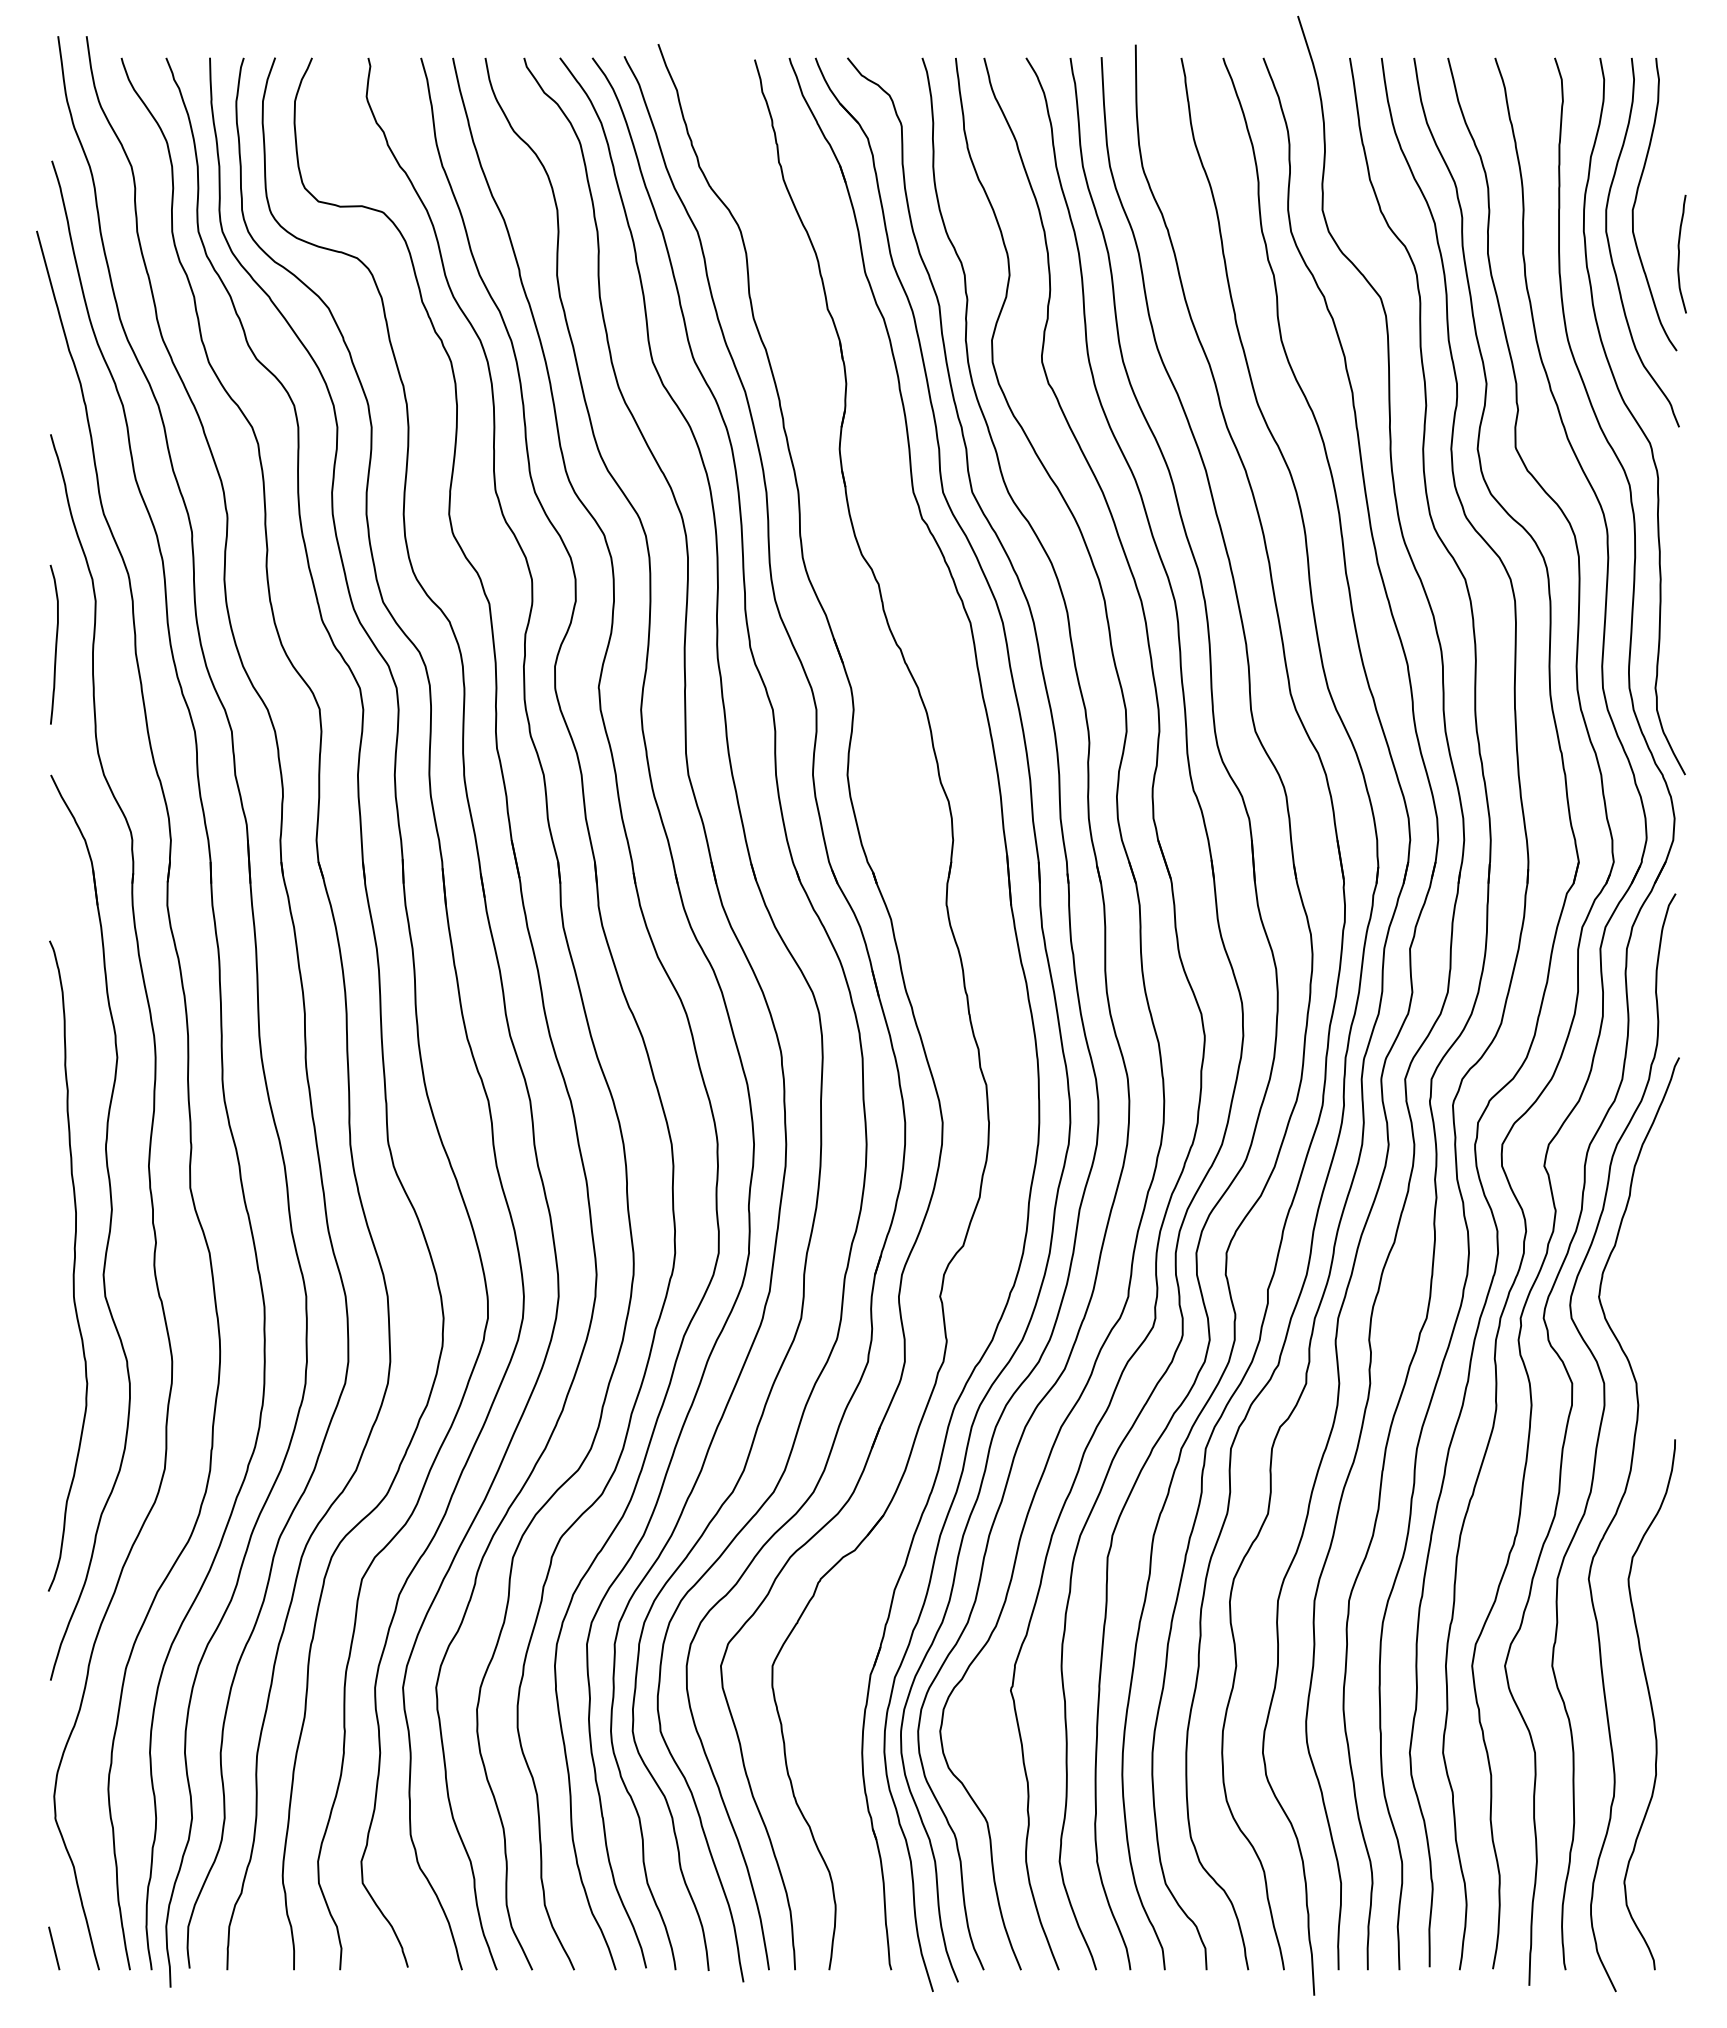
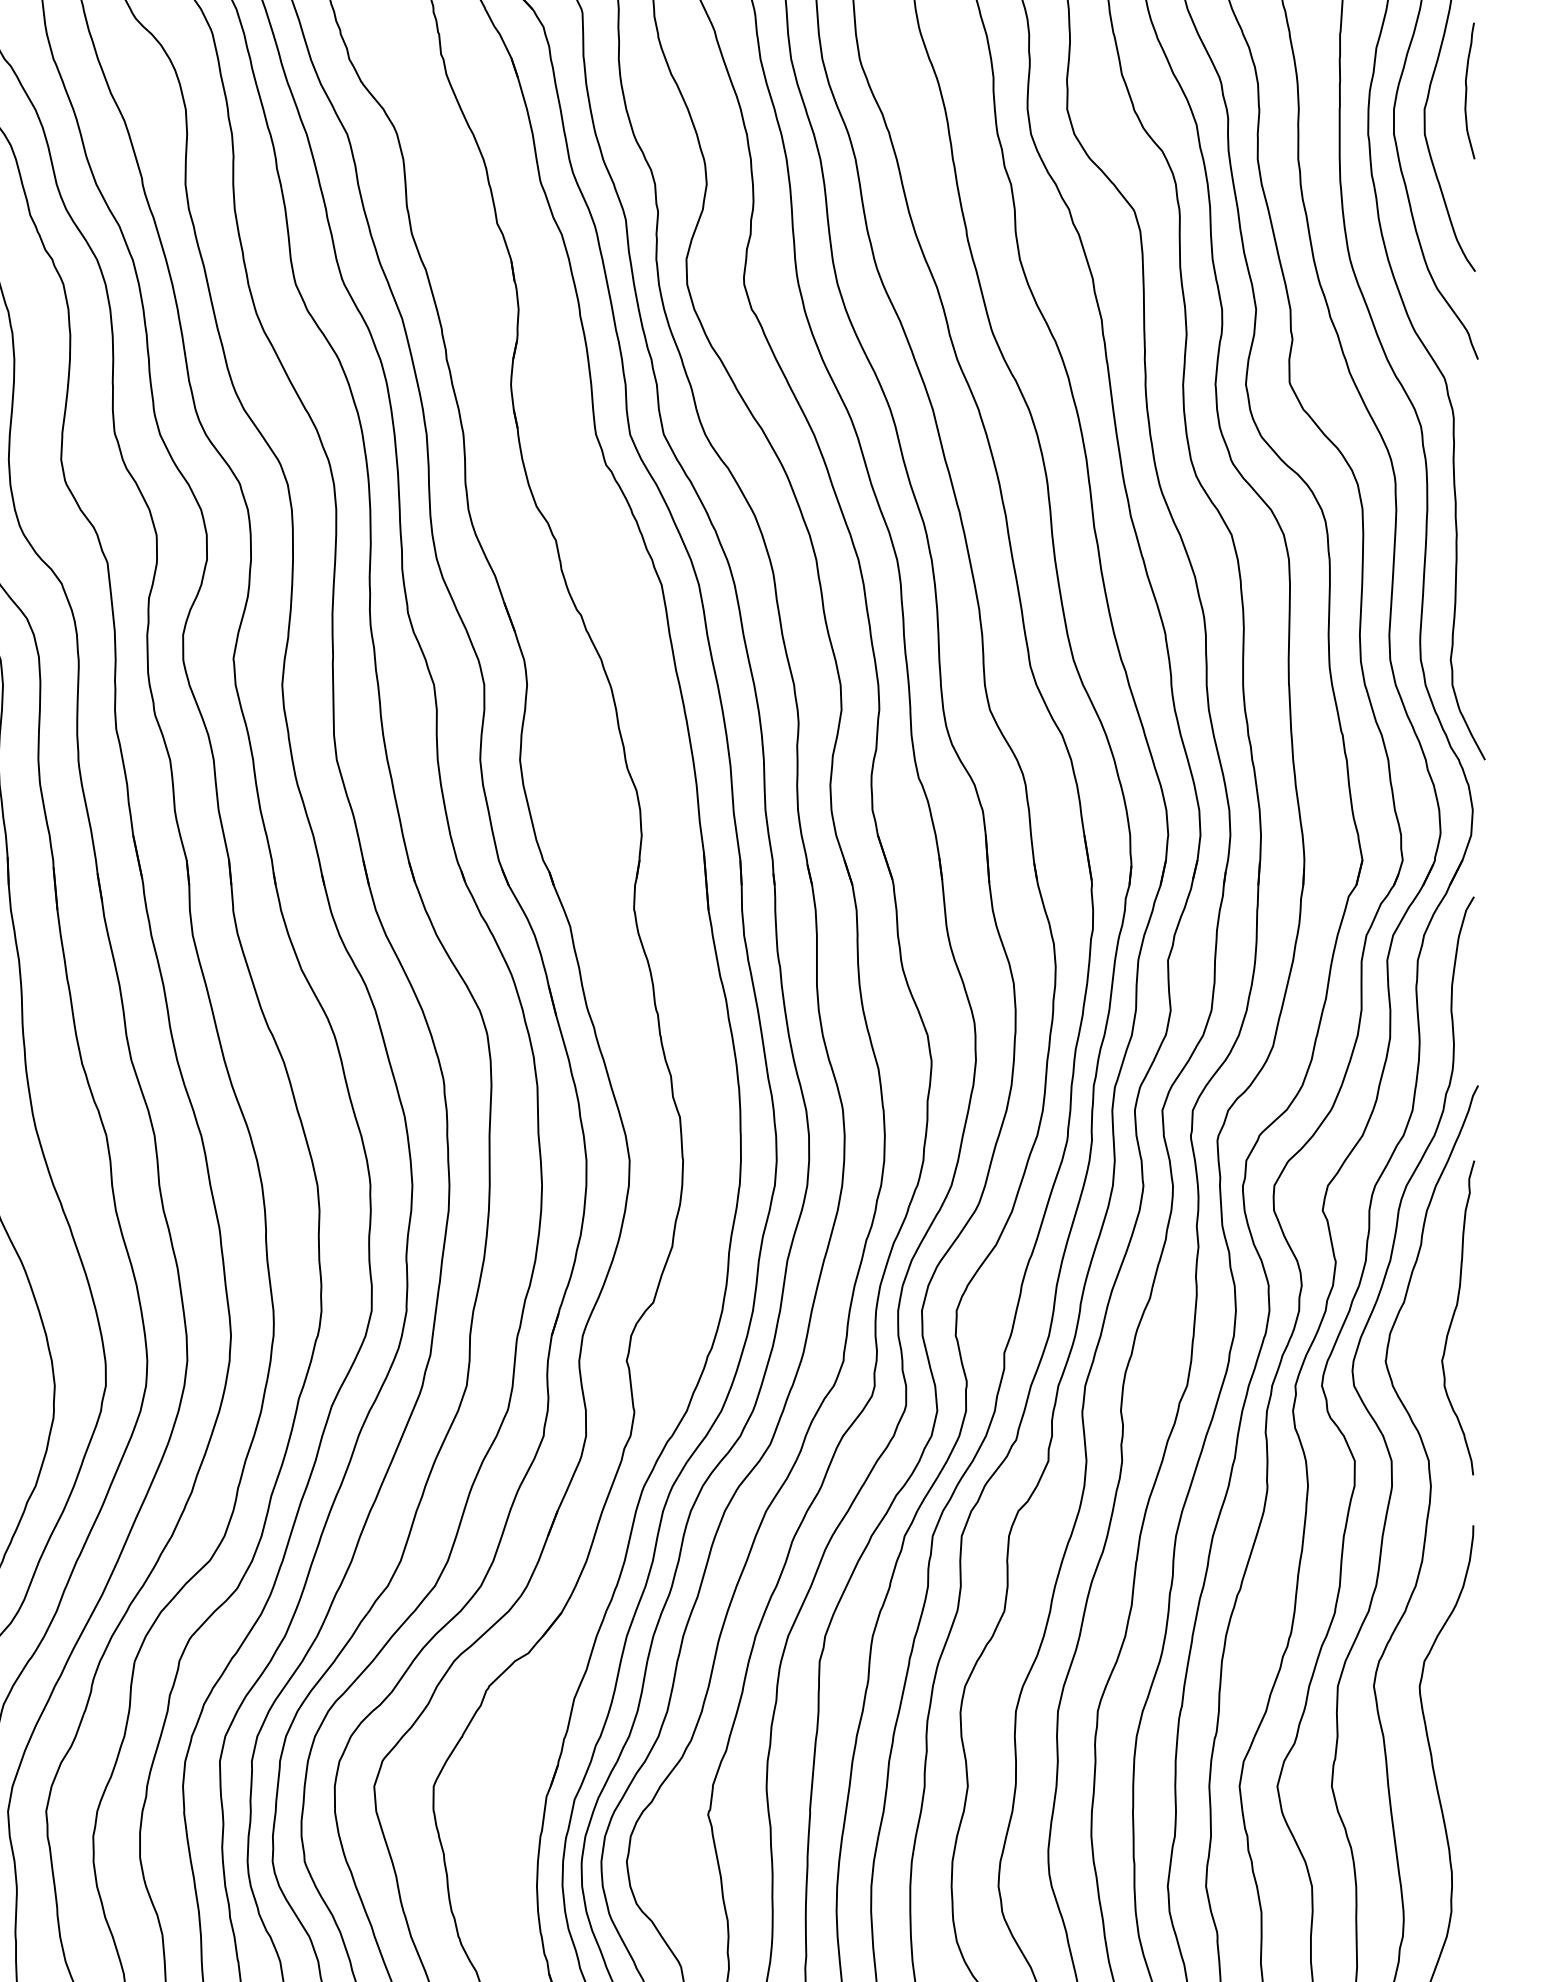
curve: (1679, 253) -> (1466, 90), moved
curve: (1658, 1258) -> (1454, 1317), added

